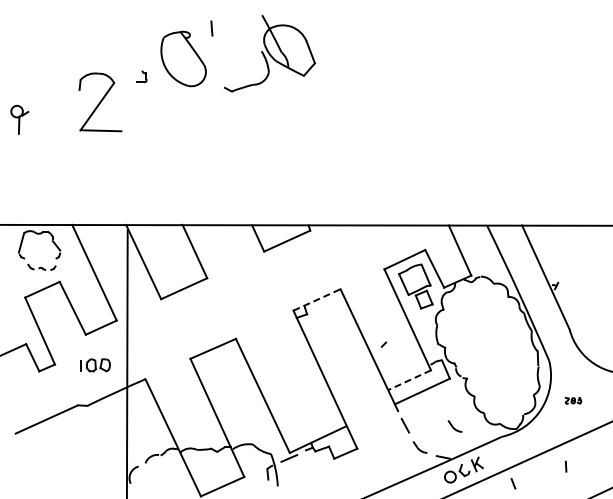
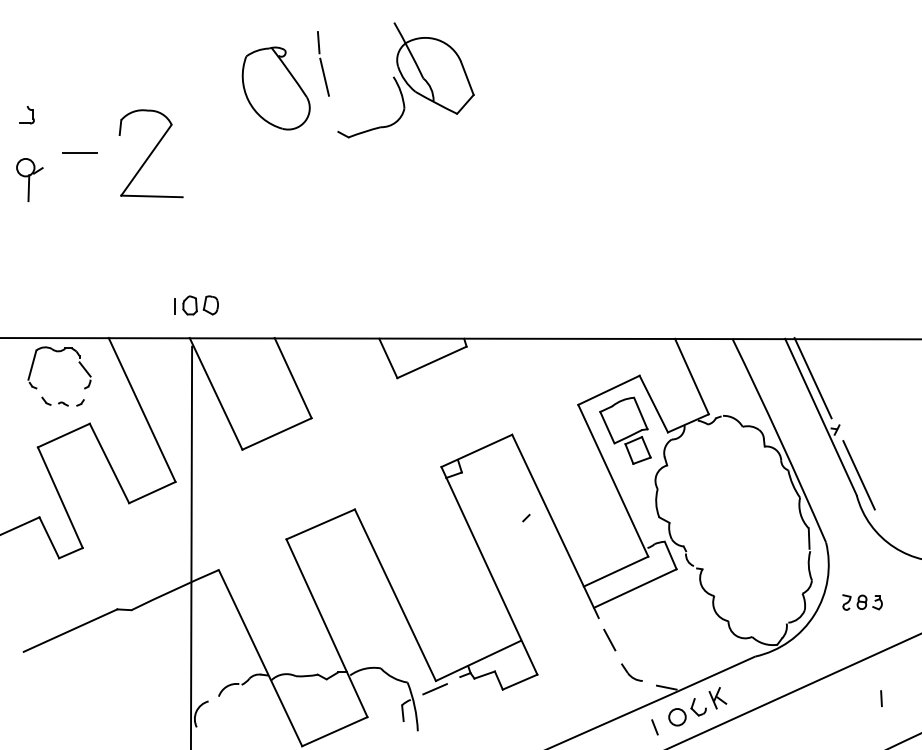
line: (215, 51) -> (324, 77), added
part: (141, 76) -> (26, 114), moved
line: (52, 101) -> (79, 152), added
line: (540, 251) -> (812, 378), added
line: (317, 299) -> (477, 450), dashed -> solid
line: (570, 315) -> (858, 474), added
line: (383, 344) -> (525, 517), moved
part: (95, 365) -> (196, 305), moved
line: (409, 380) -> (615, 572), dashed -> solid
part: (573, 400) -> (862, 602), size x1.67
part: (454, 426) -> (683, 641), removed
line: (566, 466) -> (882, 698), moved
line: (513, 483) -> (655, 726), moved

